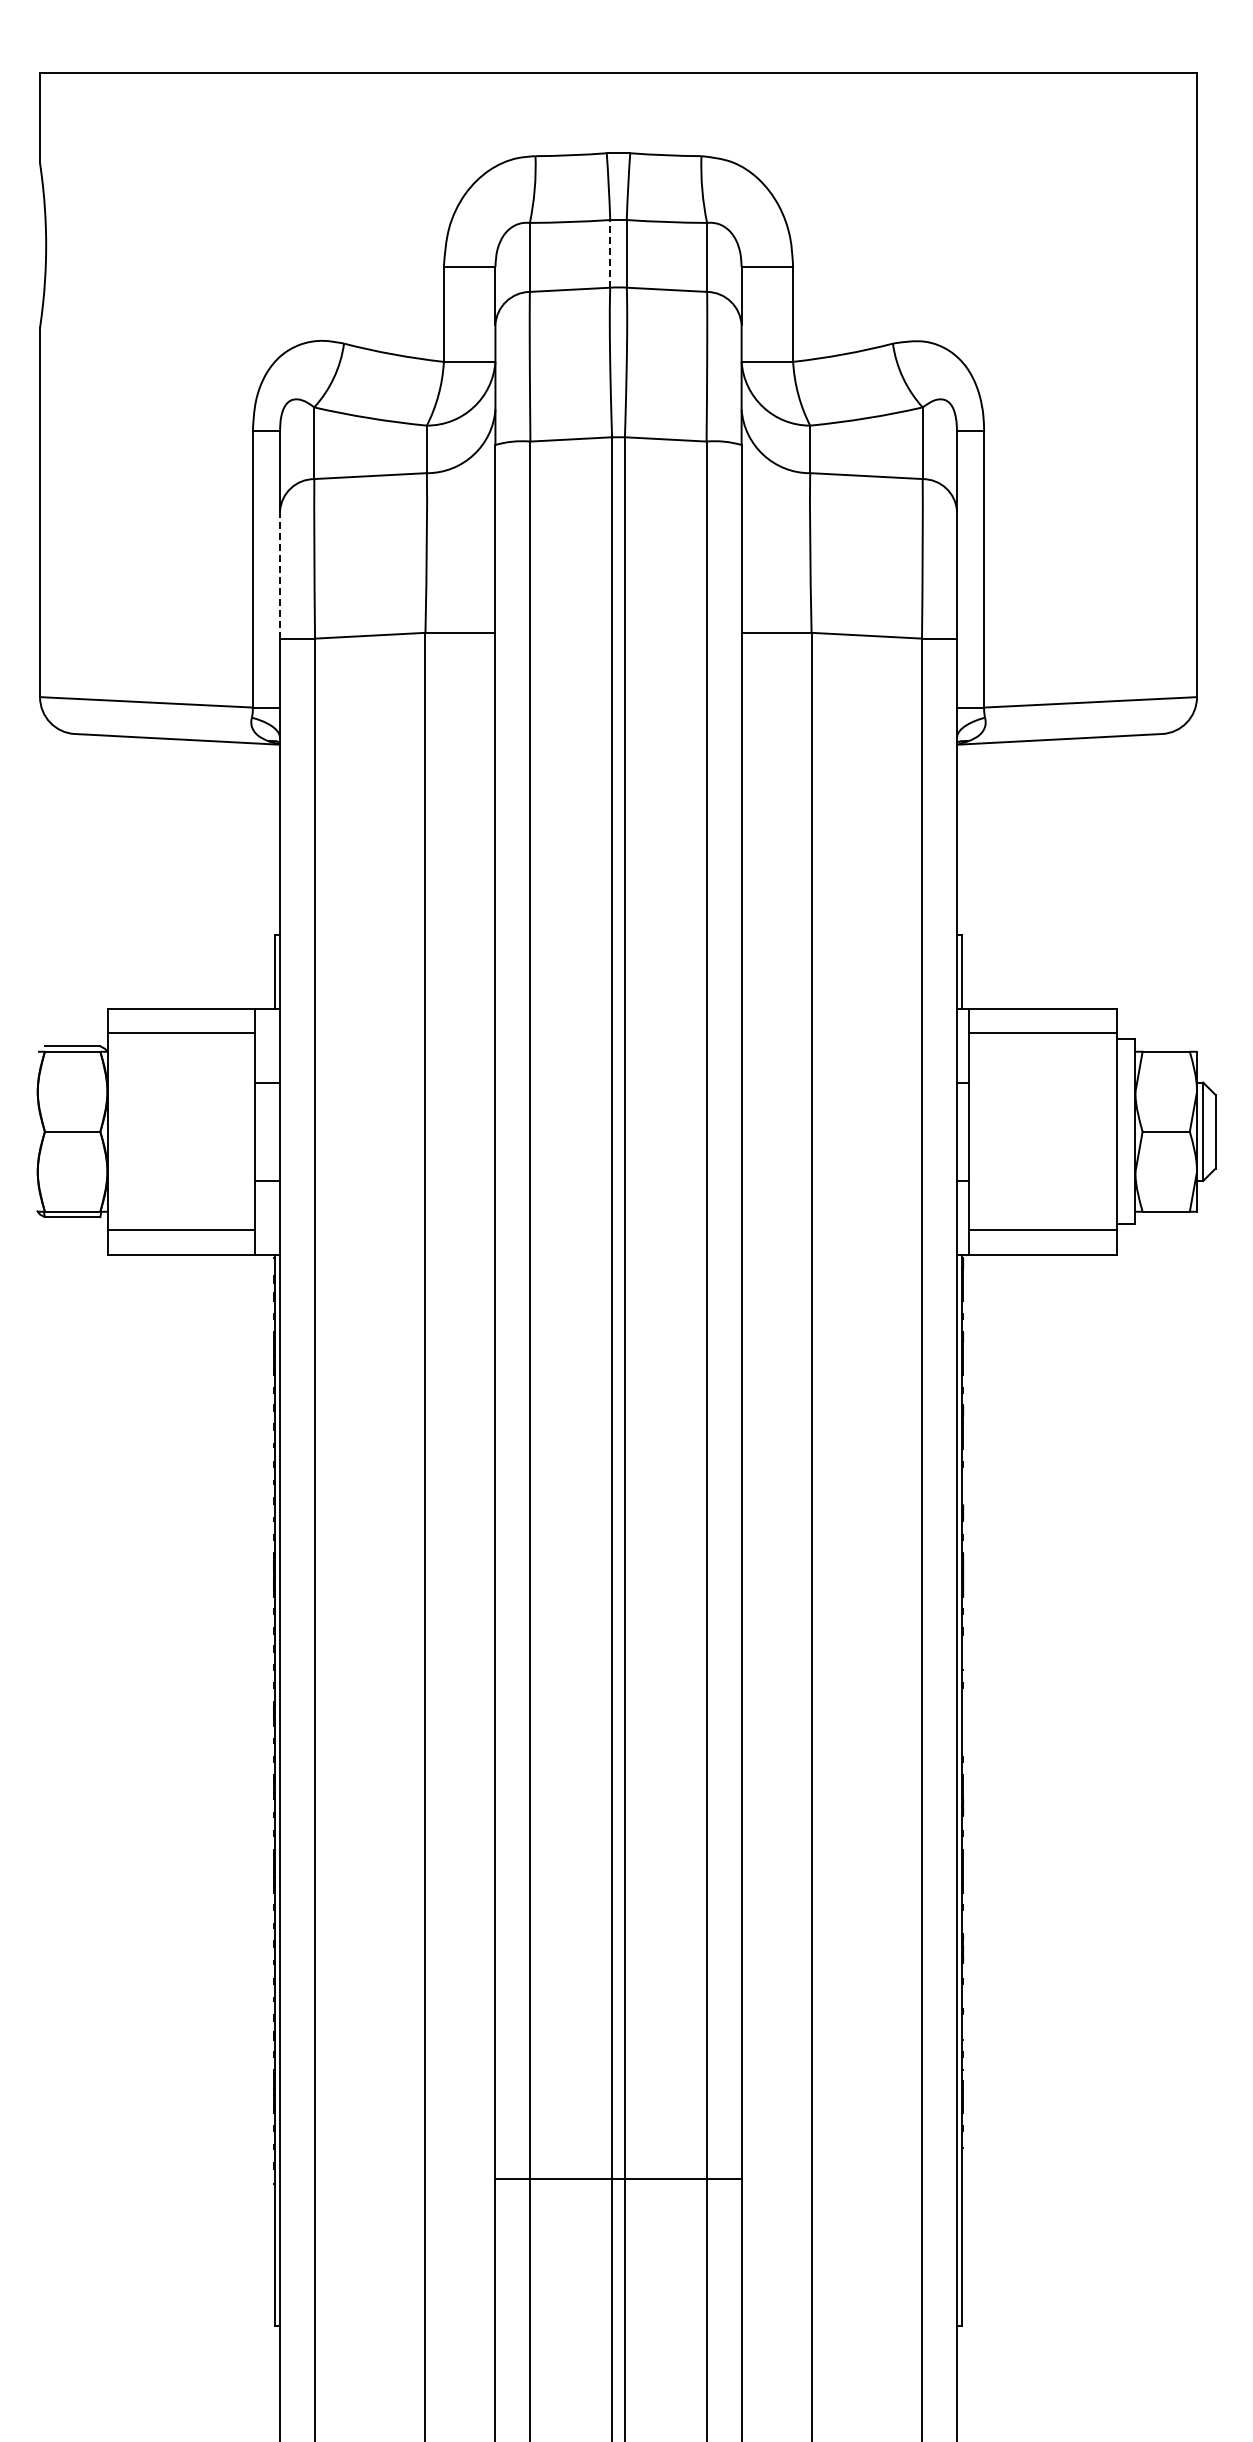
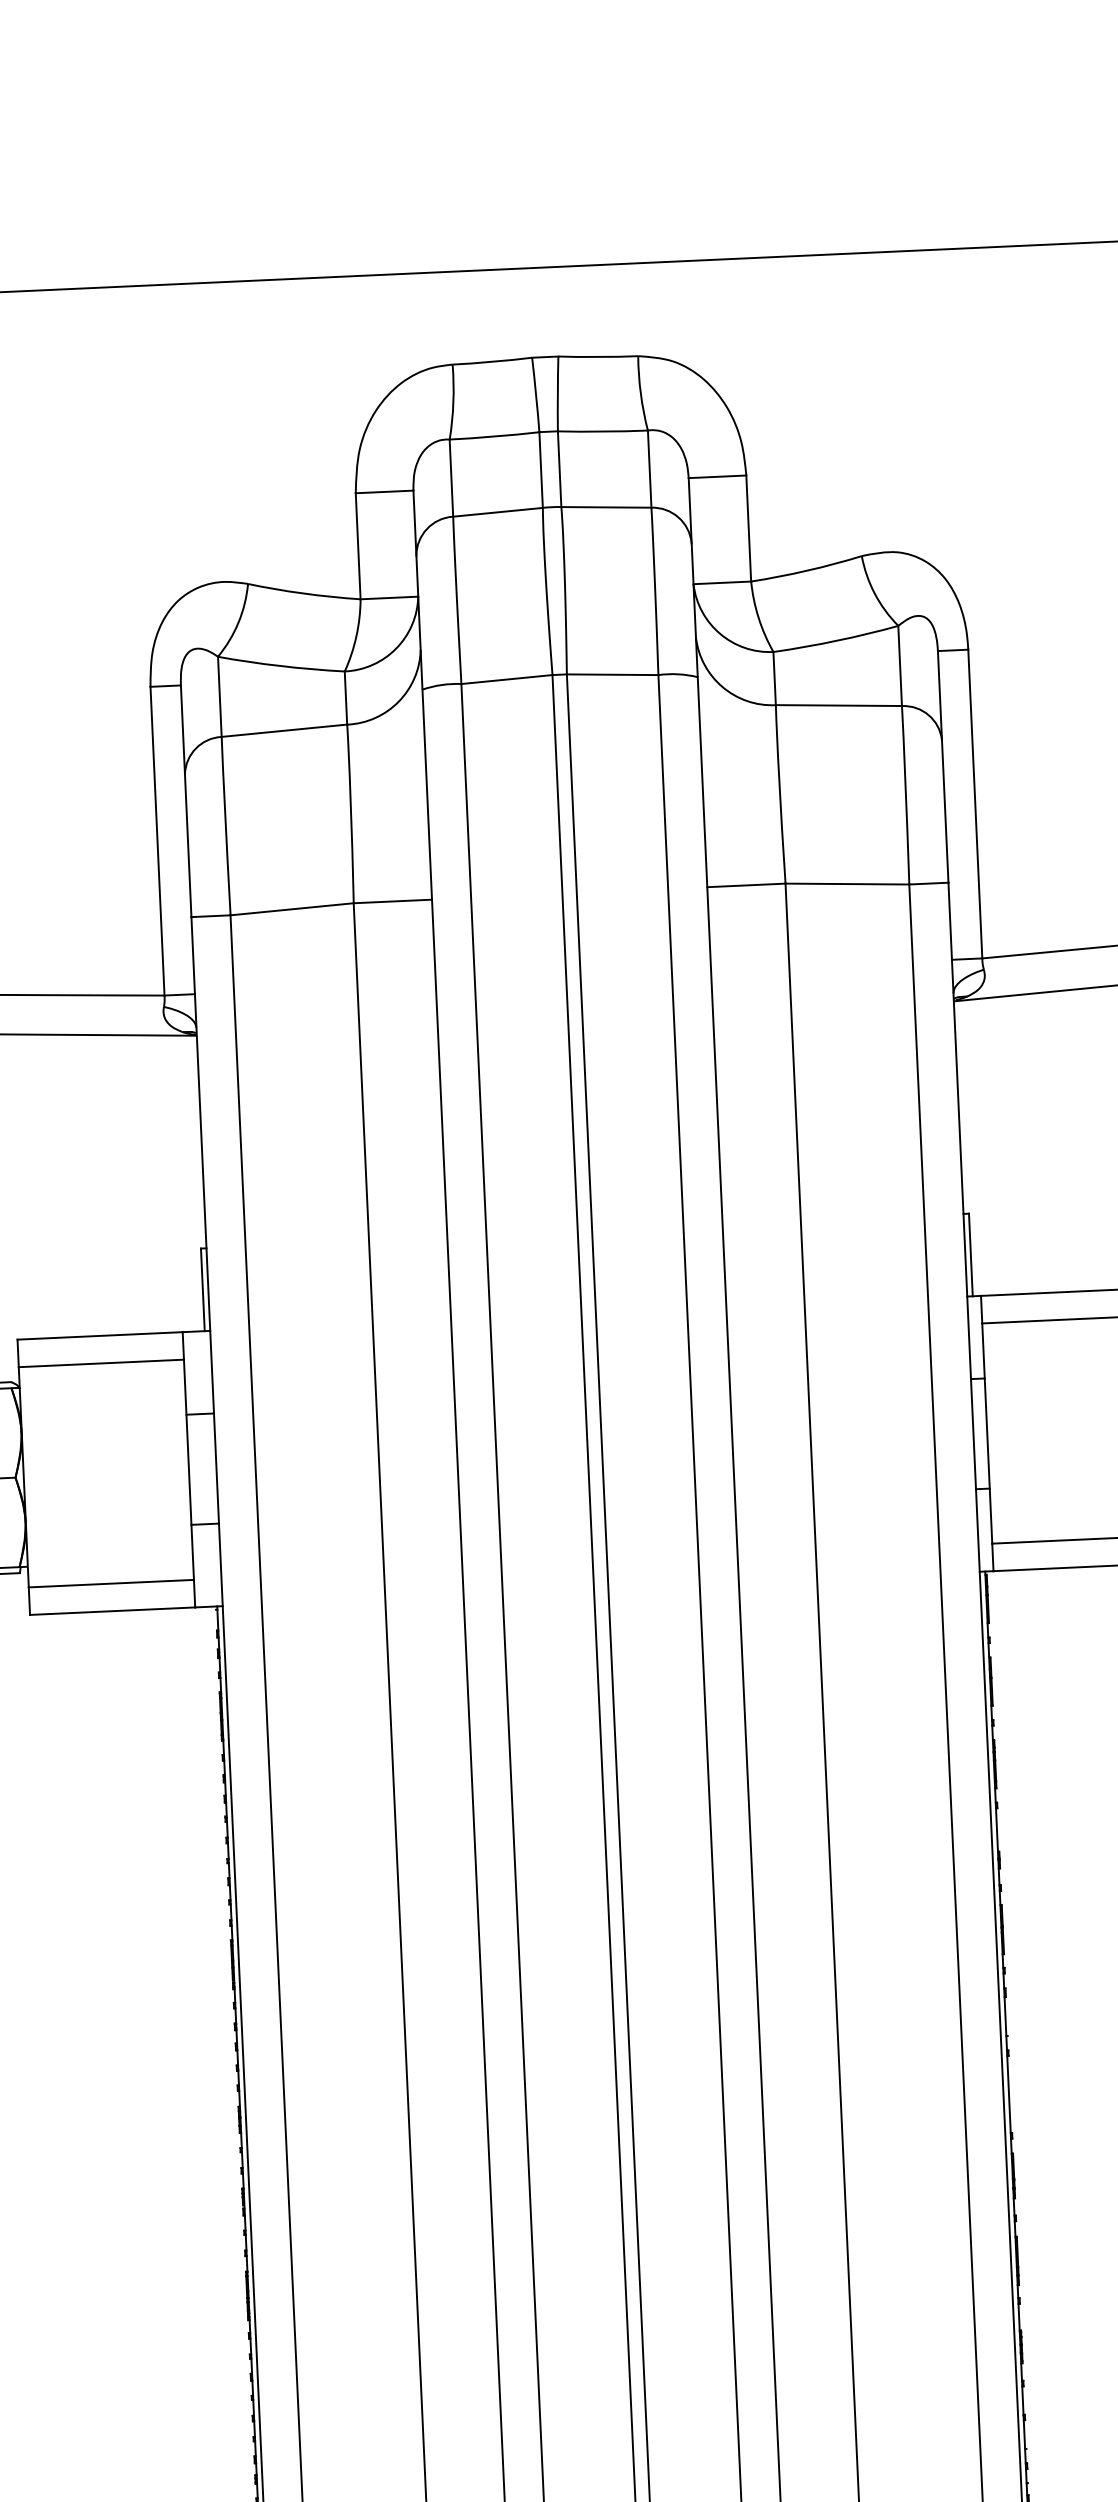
line: (610, 253) -> (541, 469), dashed -> solid
line: (280, 574) -> (188, 845), dashed -> solid

